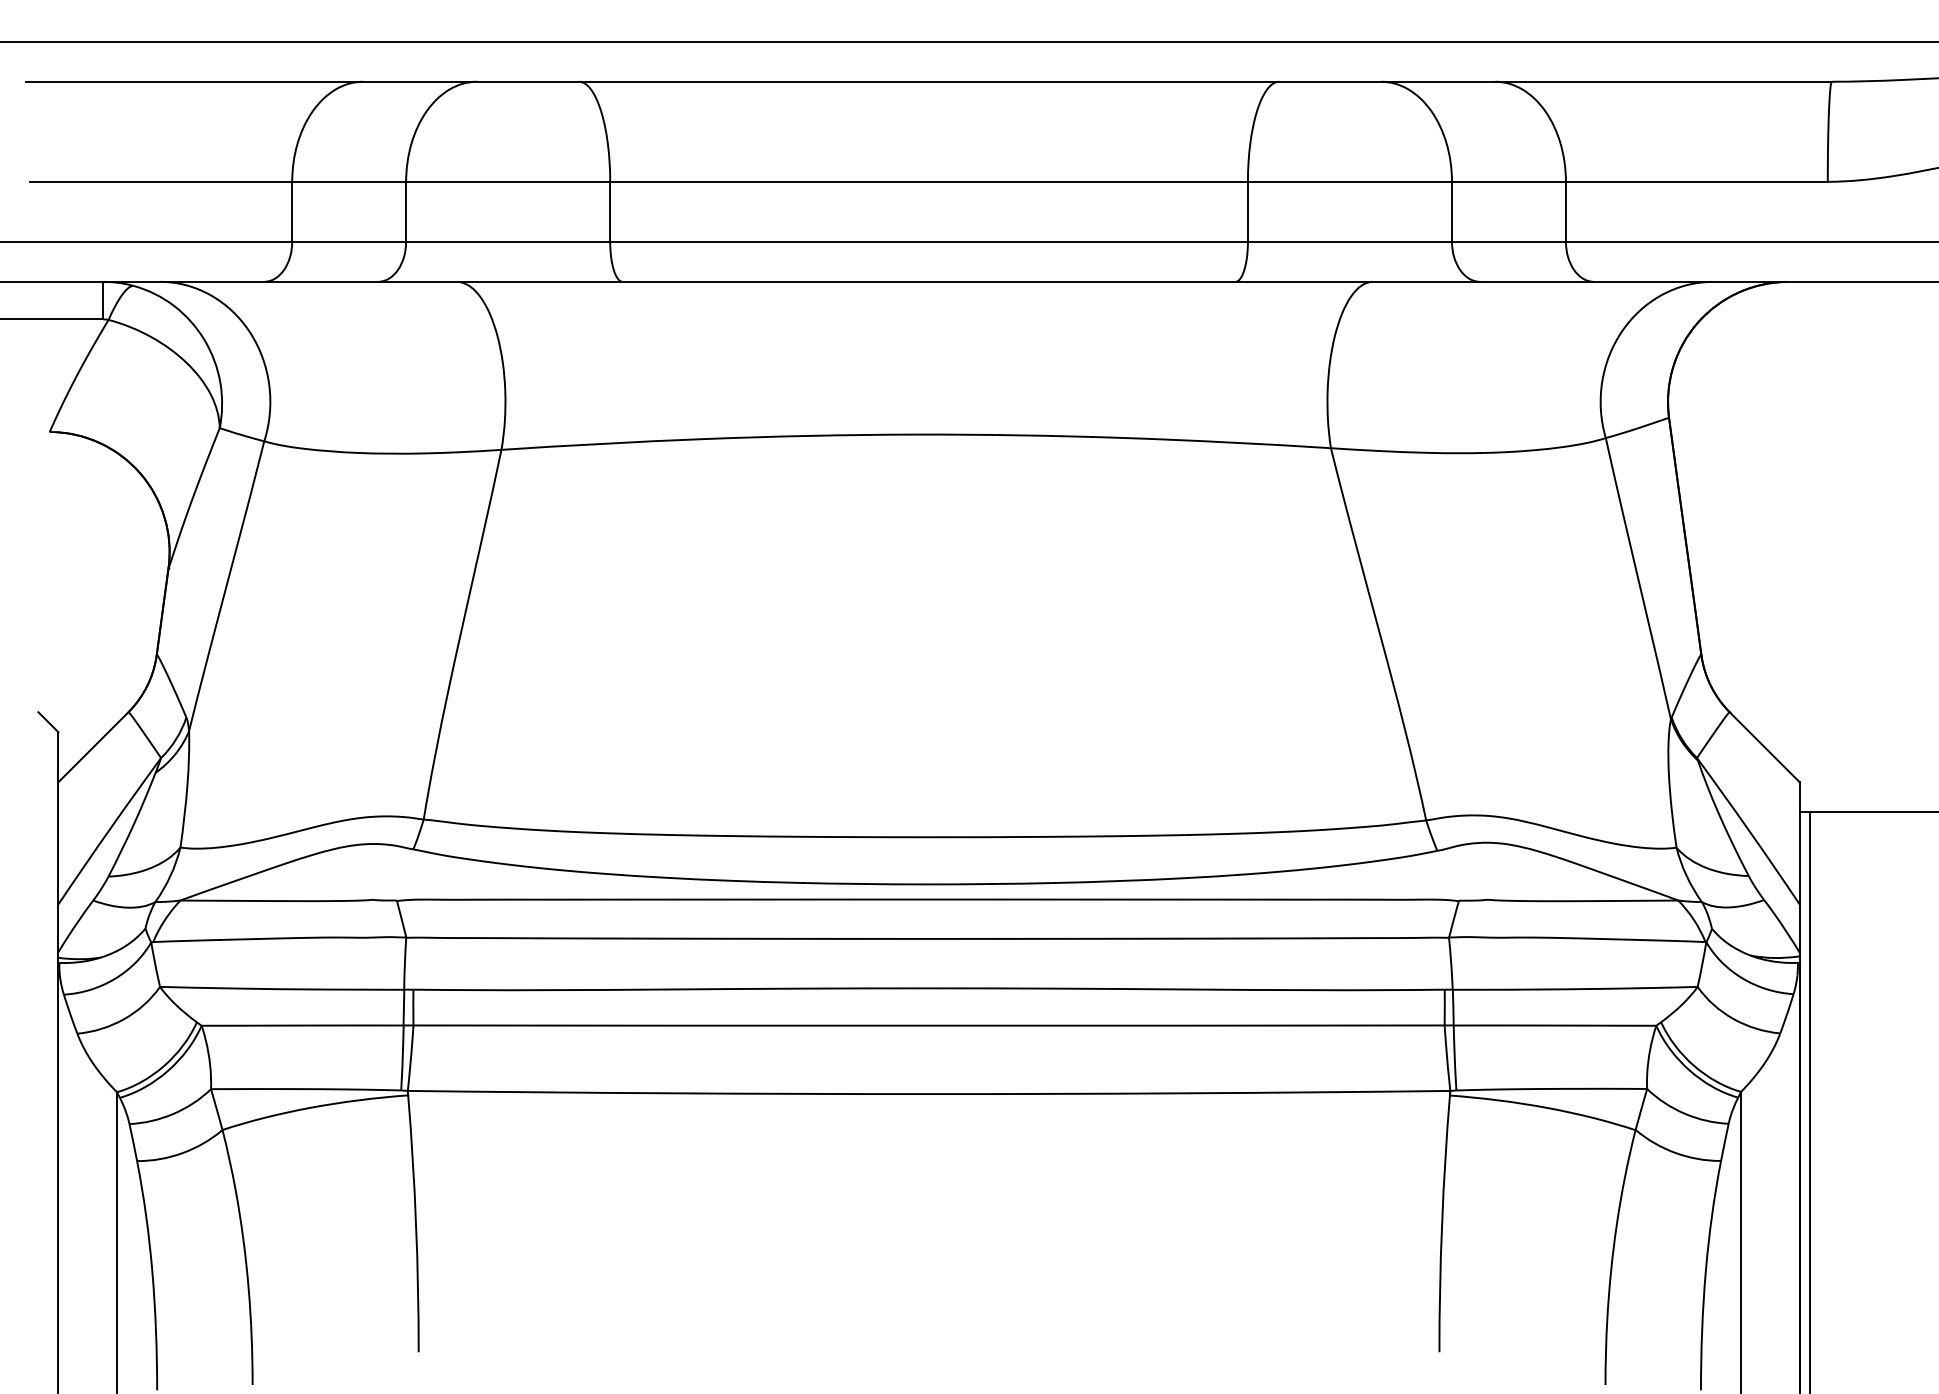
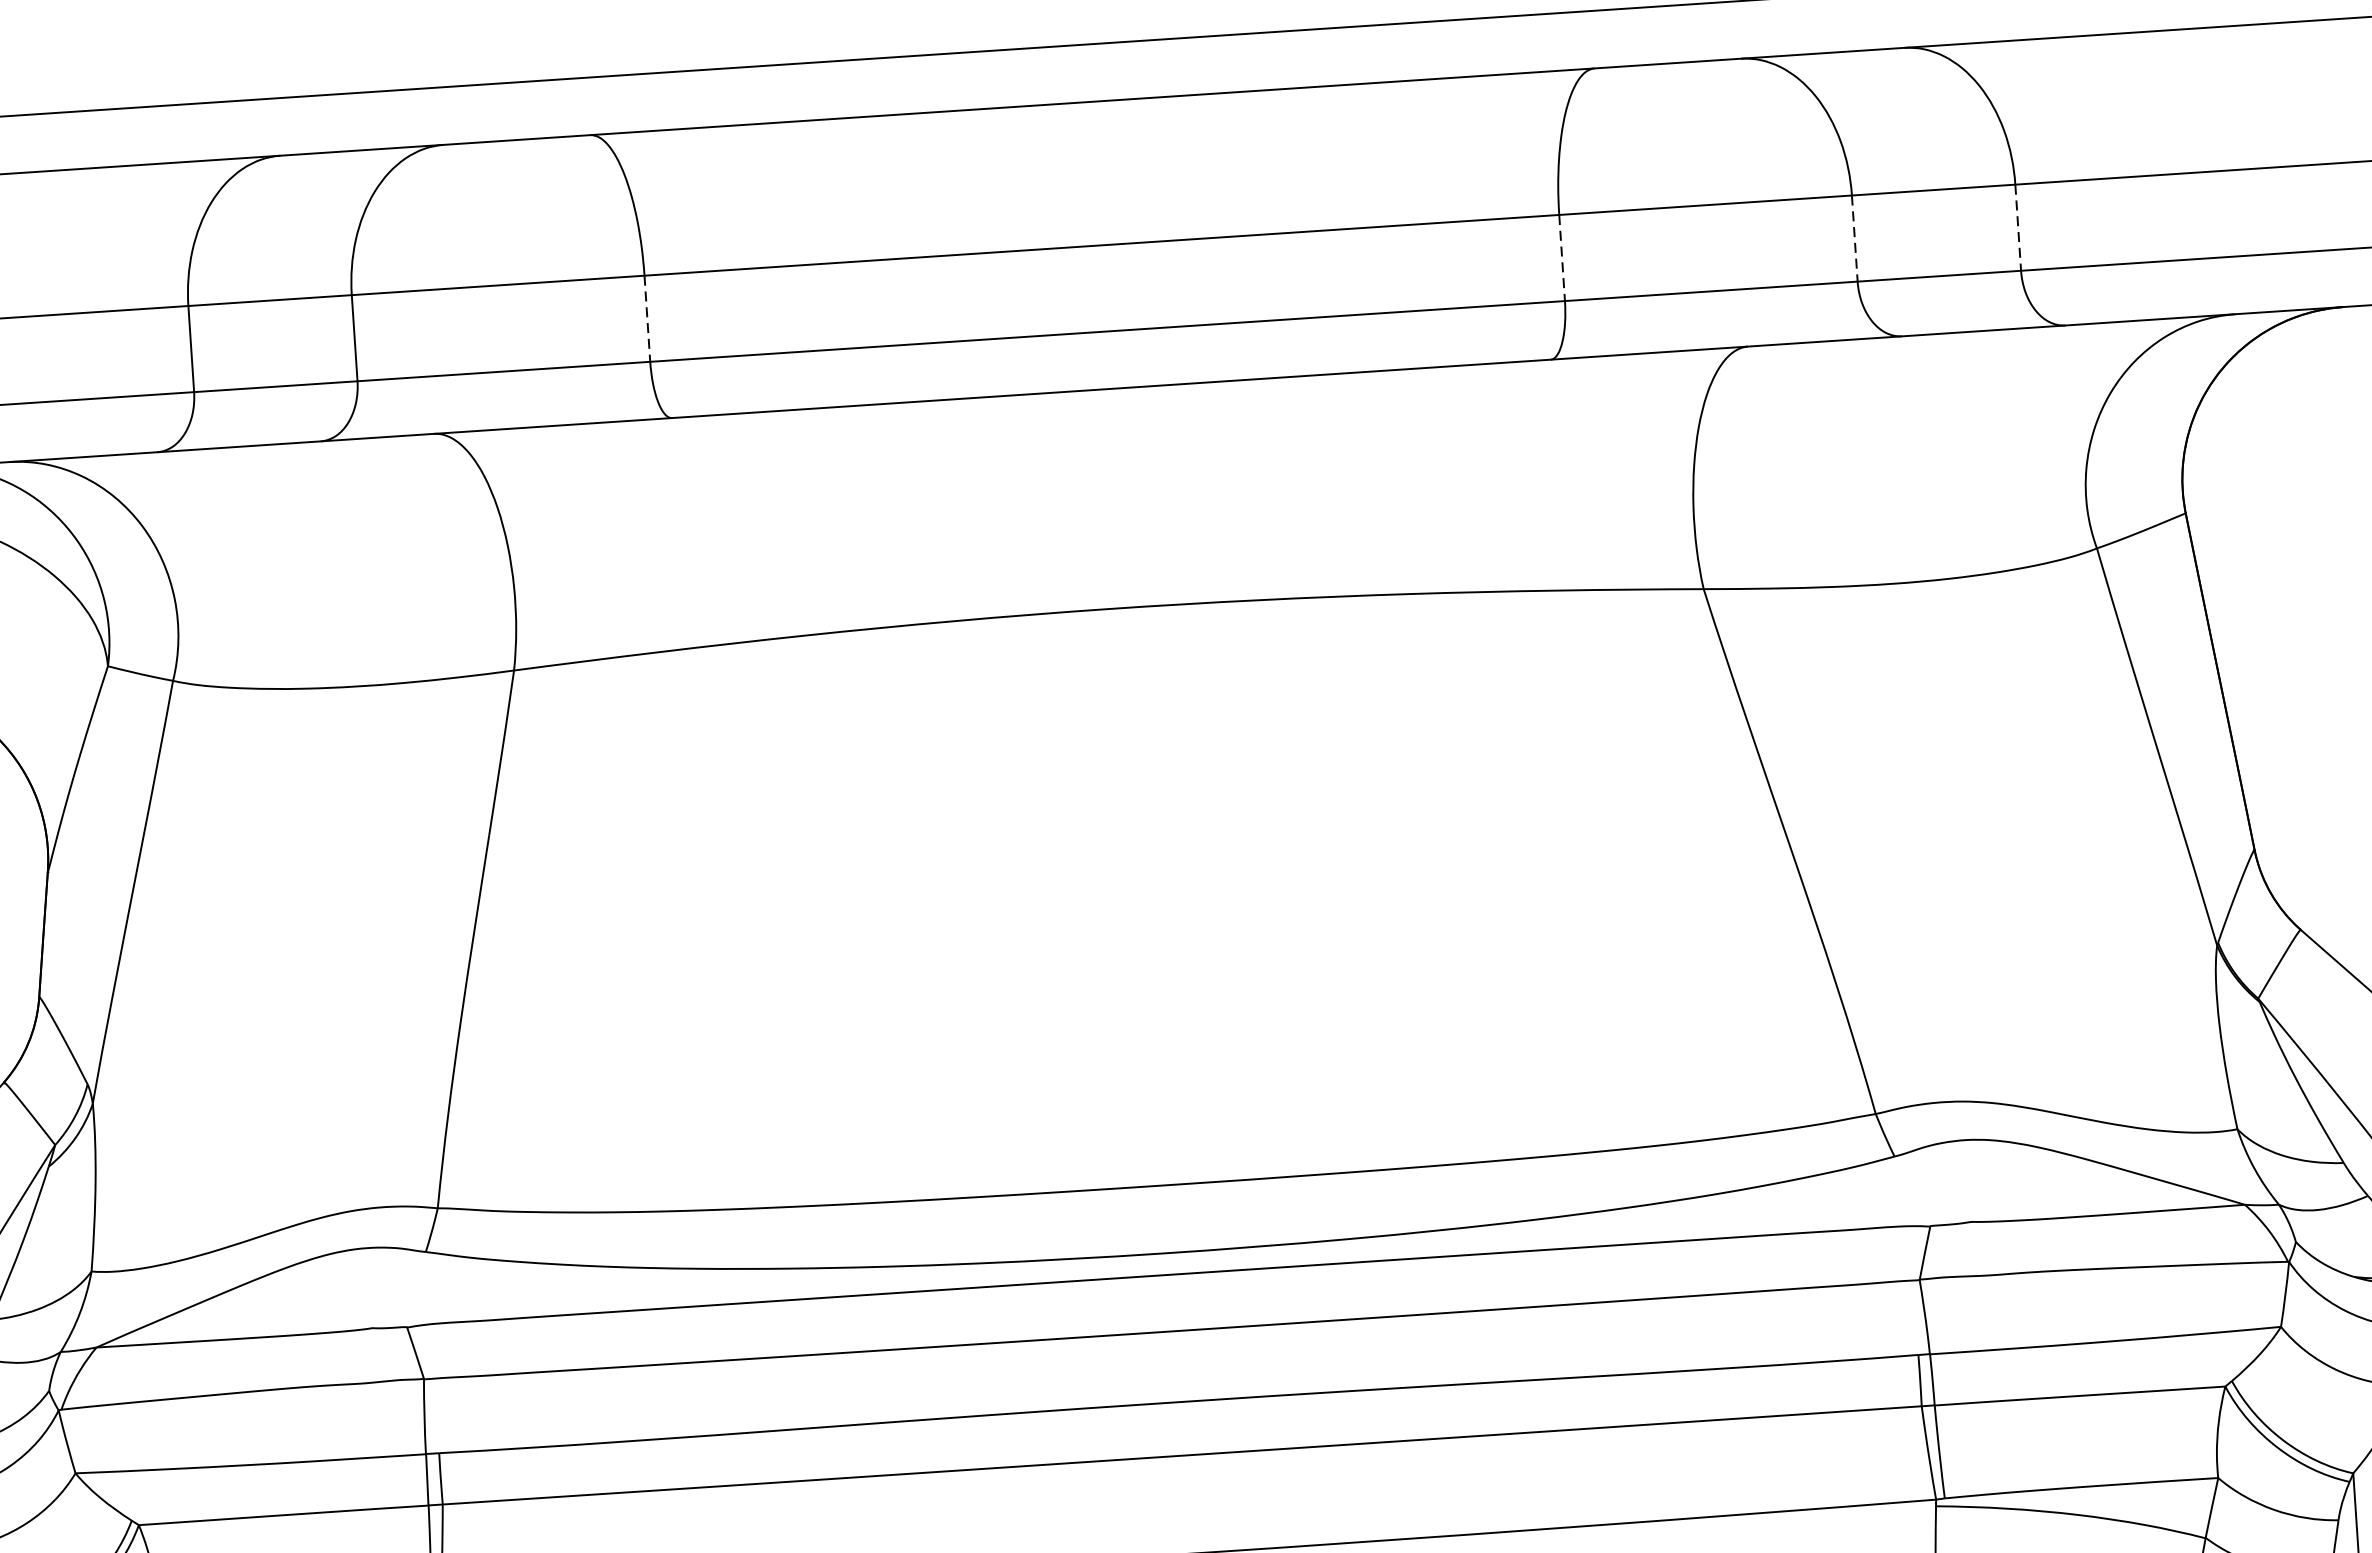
line: (610, 212) -> (647, 319), solid -> dashed
line: (1247, 212) -> (1561, 258), solid -> dashed
line: (1452, 212) -> (1855, 239), solid -> dashed
line: (1565, 212) -> (2017, 228), solid -> dashed

